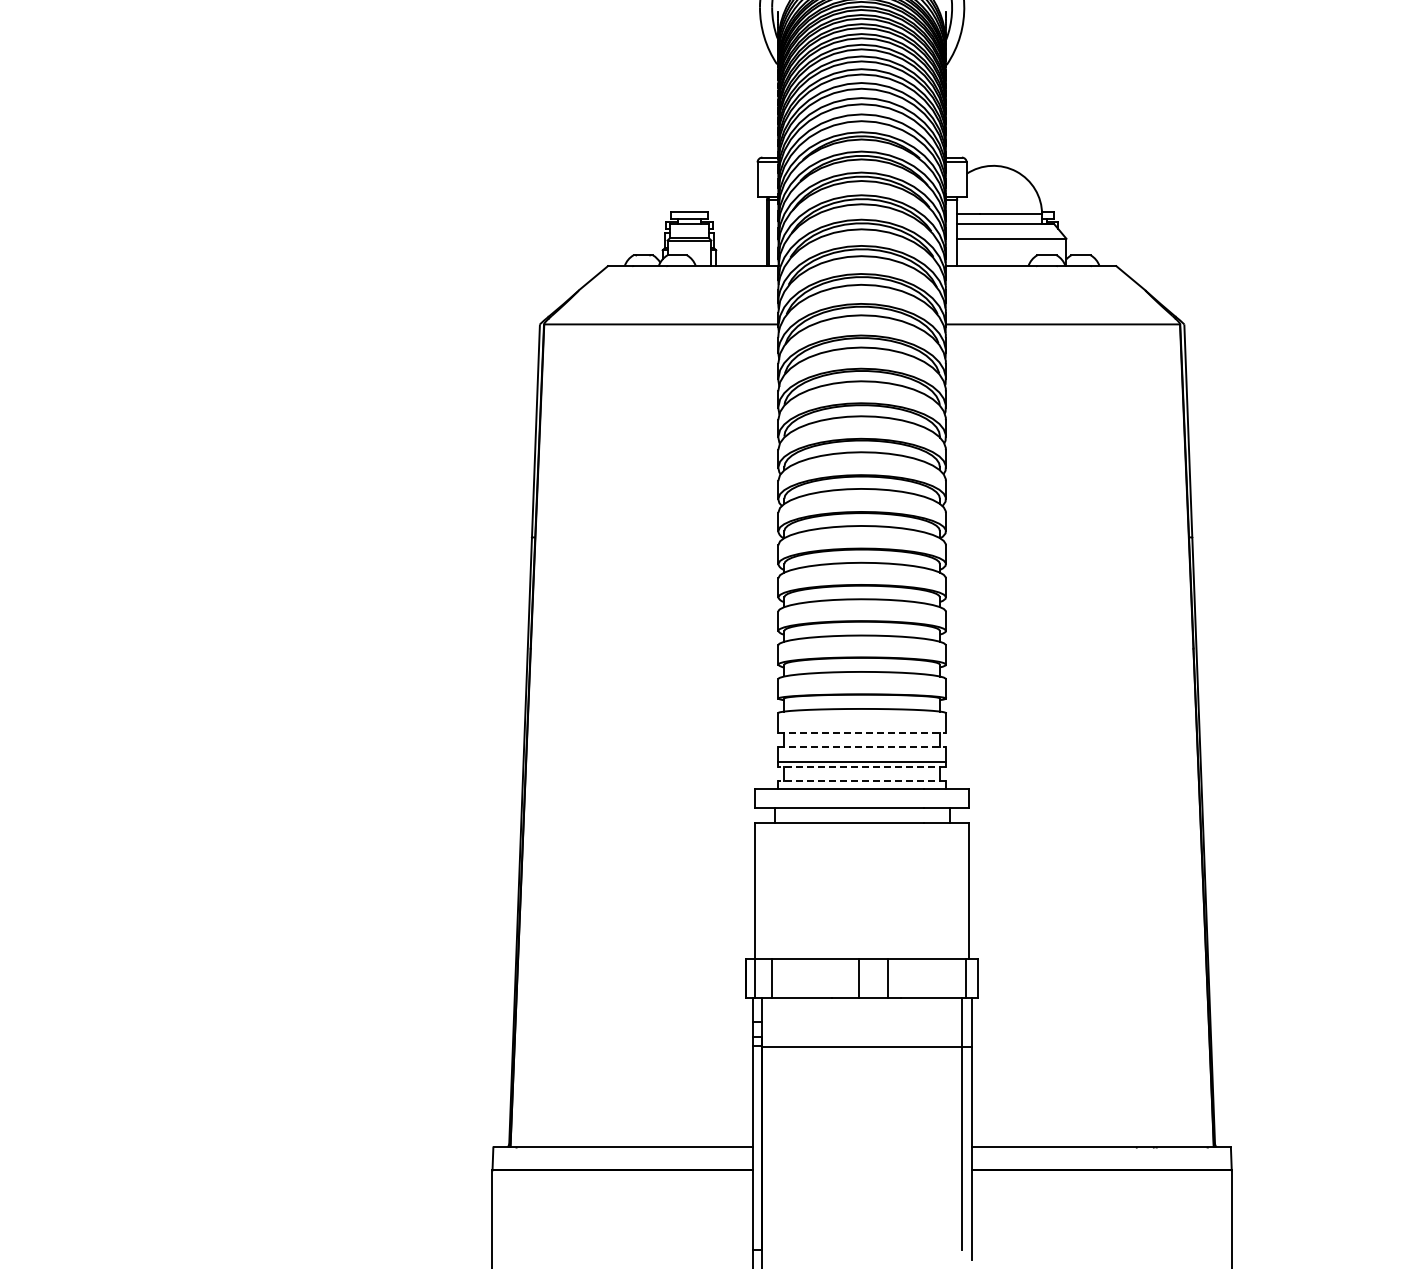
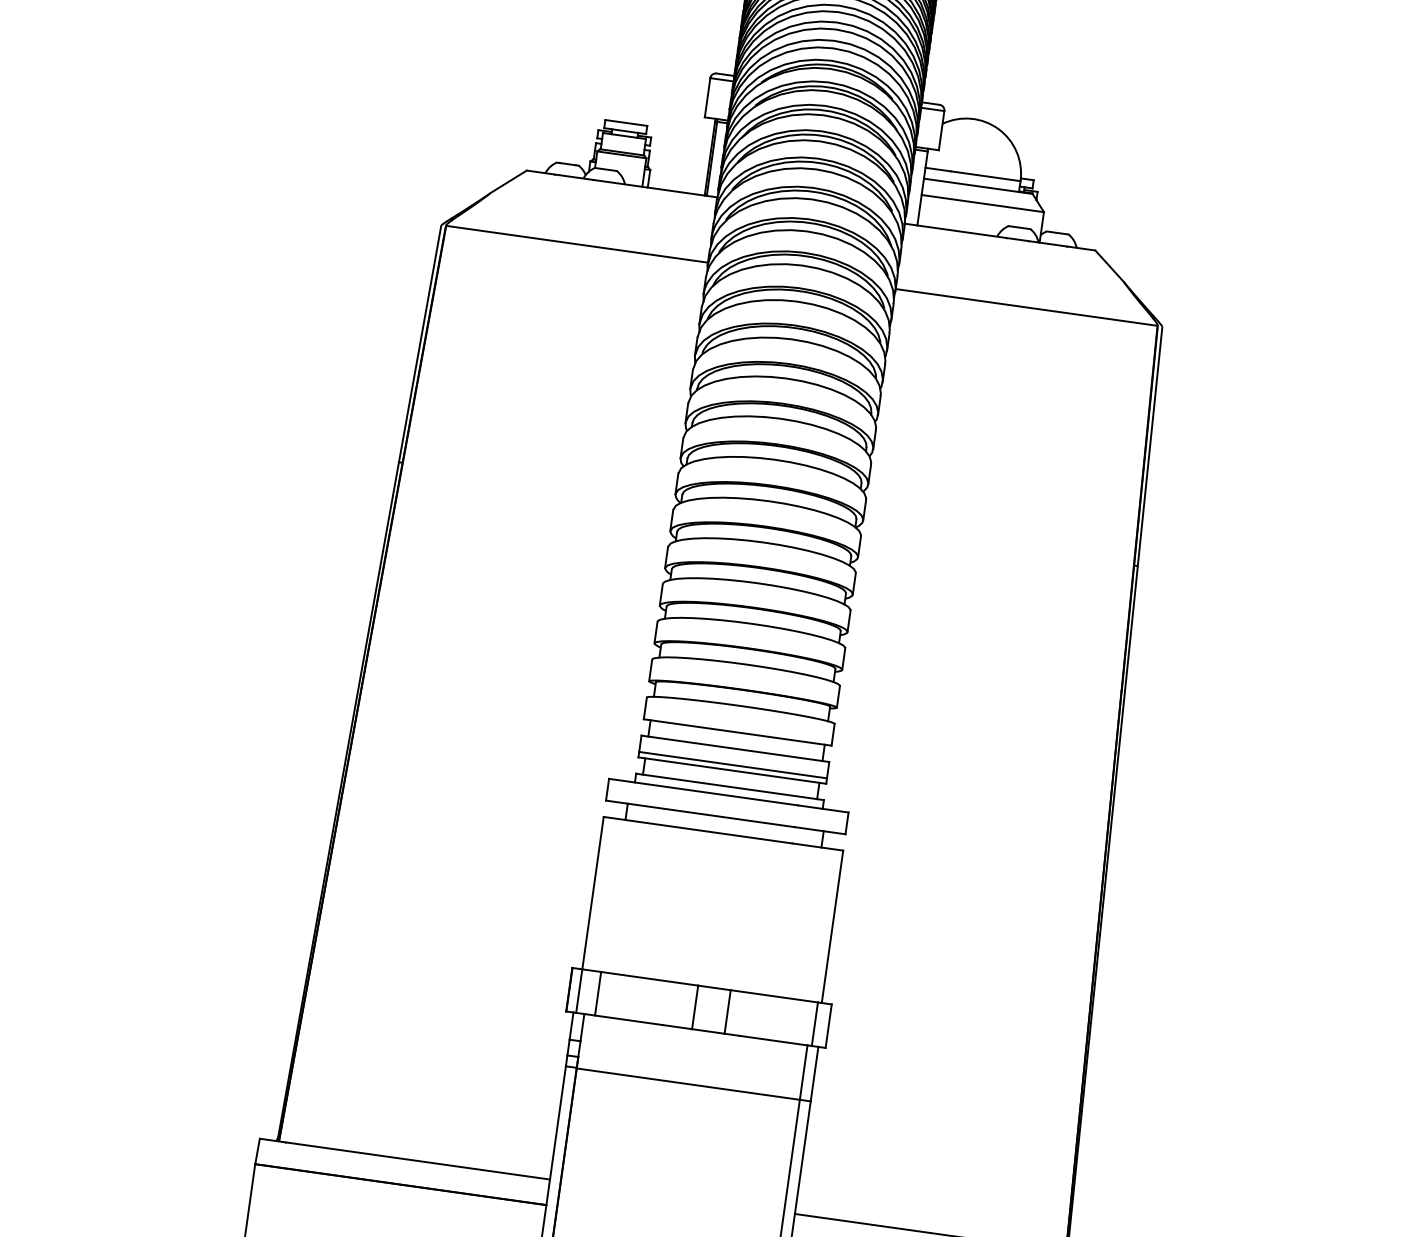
line: (862, 732) -> (738, 732), dashed -> solid
line: (862, 747) -> (735, 749), dashed -> solid
line: (862, 766) -> (732, 770), dashed -> solid
line: (862, 781) -> (730, 787), dashed -> solid

